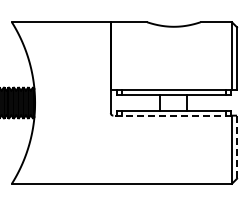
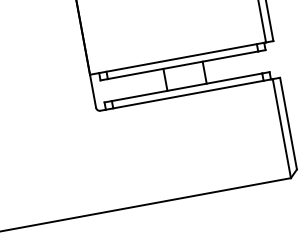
line: (172, 115) -> (186, 94), dashed -> solid
line: (237, 147) -> (289, 123), dashed -> solid

